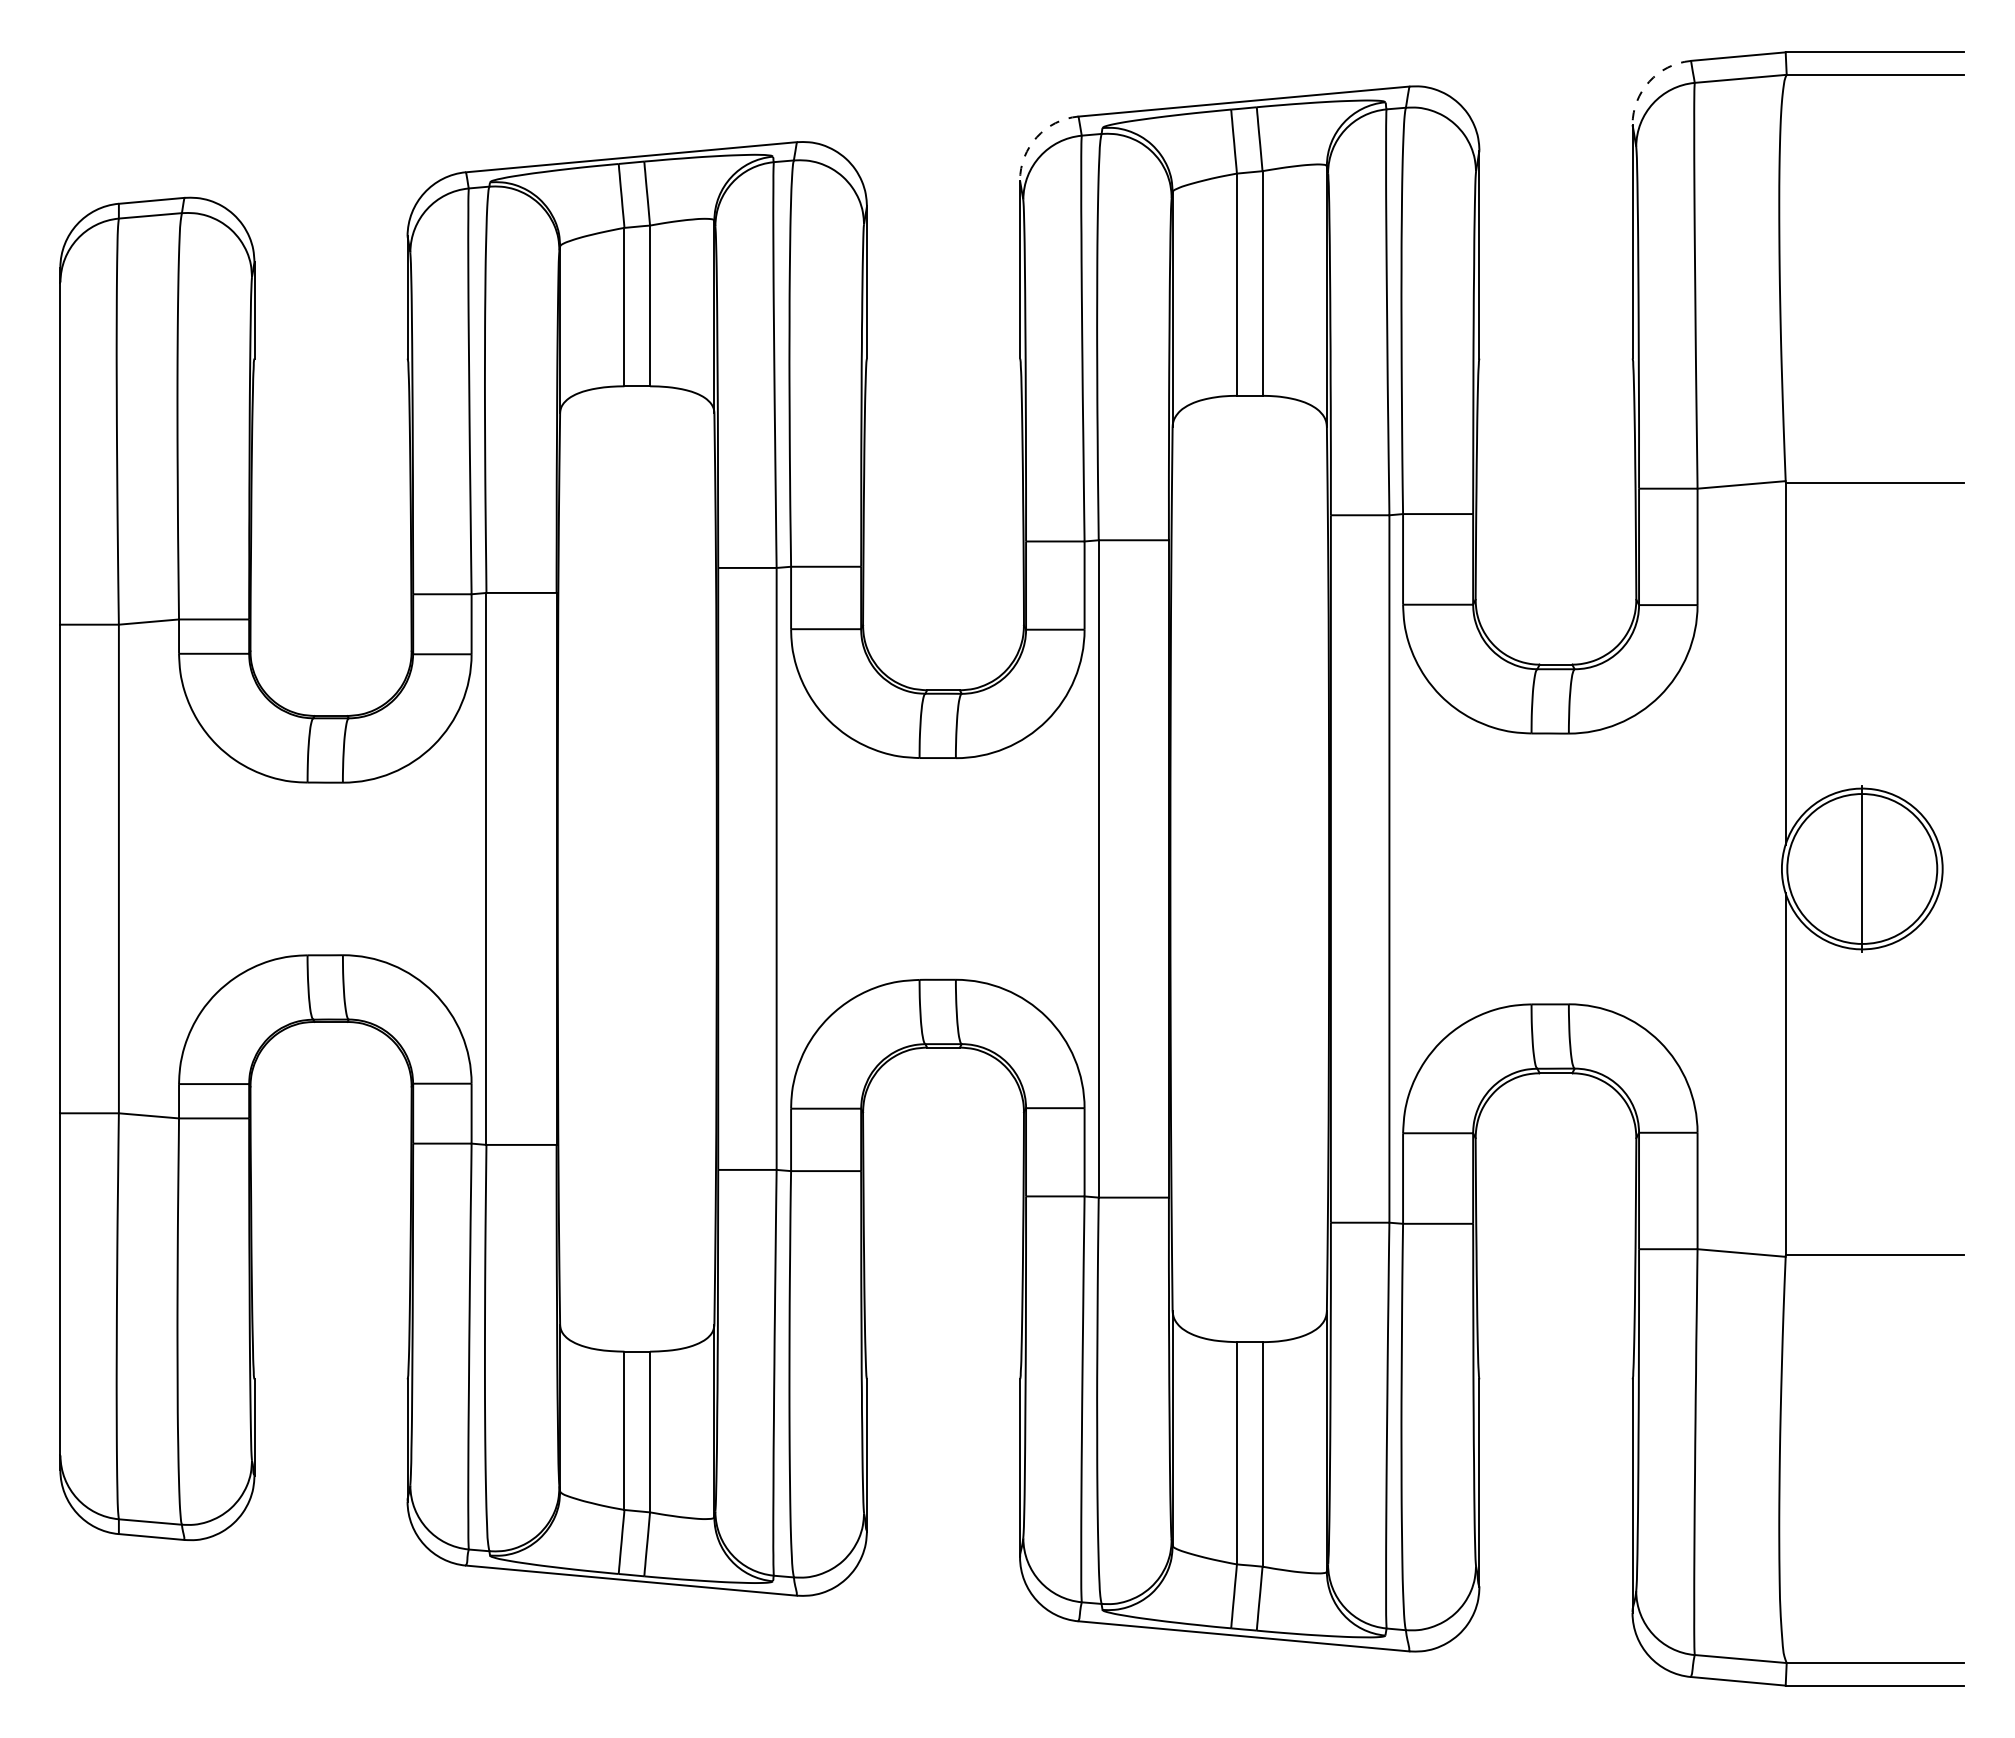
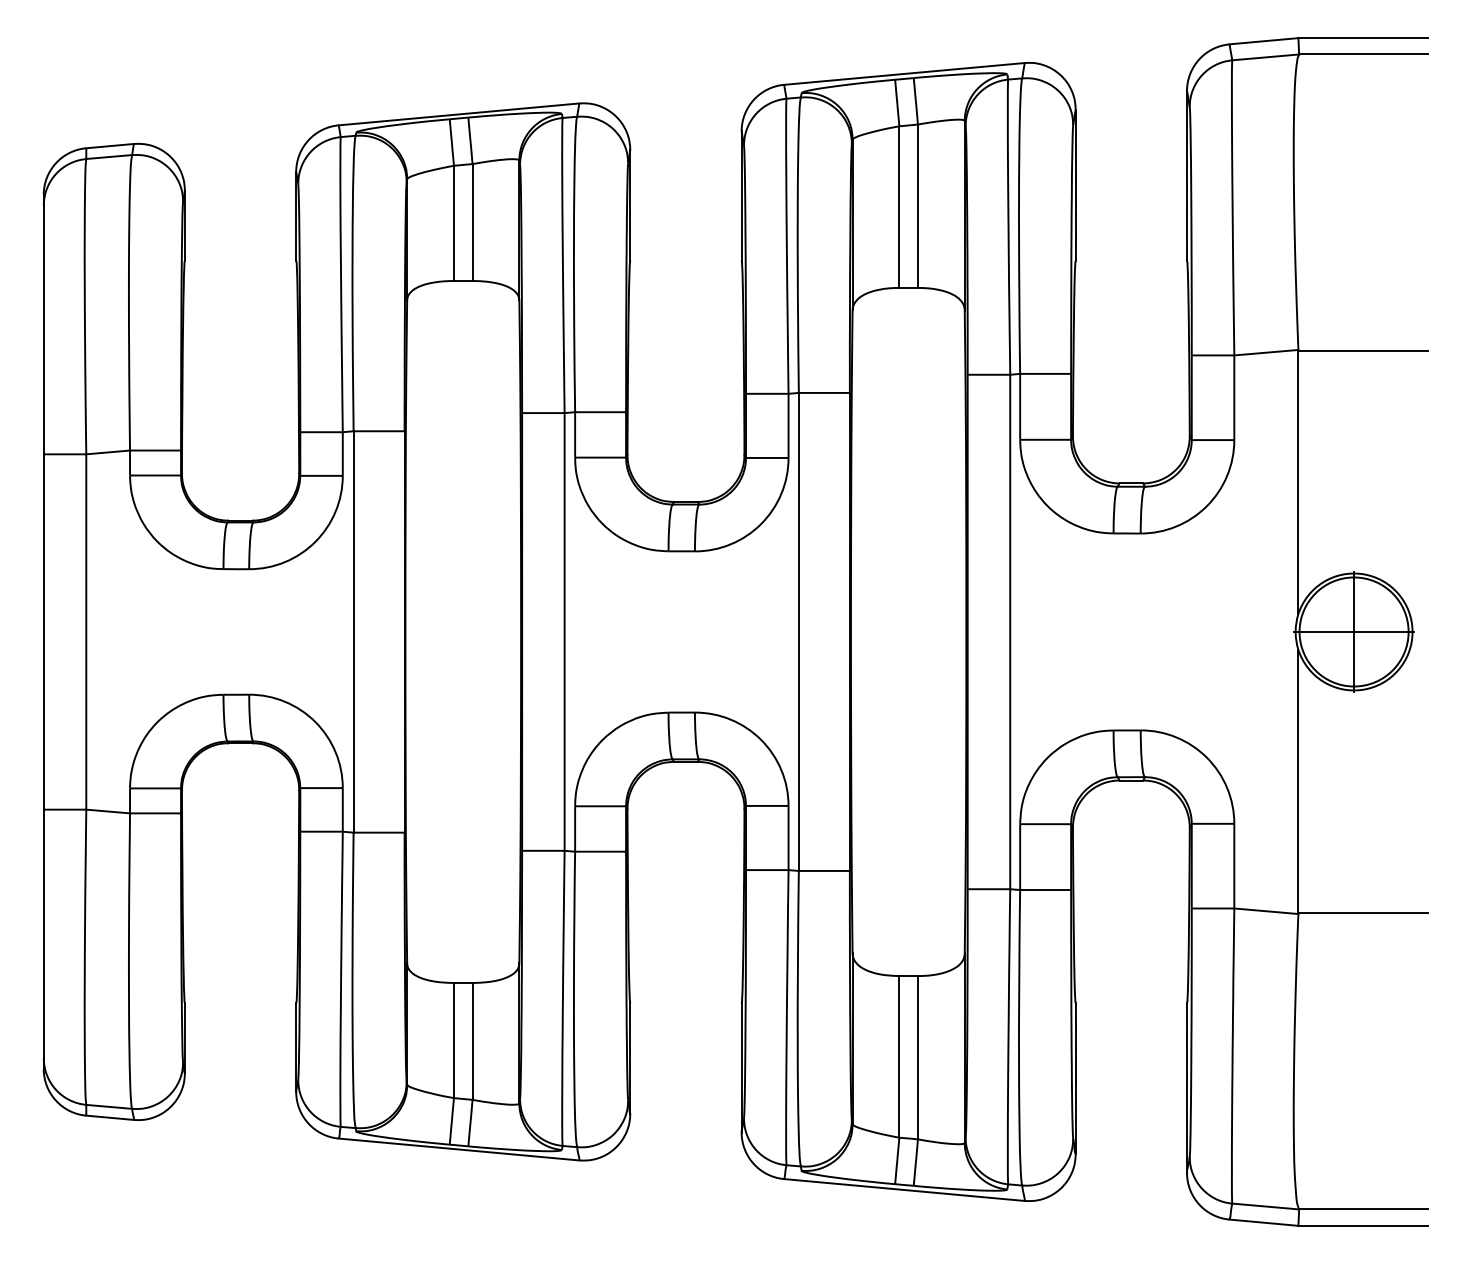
arc: (1649, 81) -> (1199, 59), dashed -> solid
arc: (1036, 137) -> (753, 100), dashed -> solid
line: (1861, 868) -> (1353, 631), added

